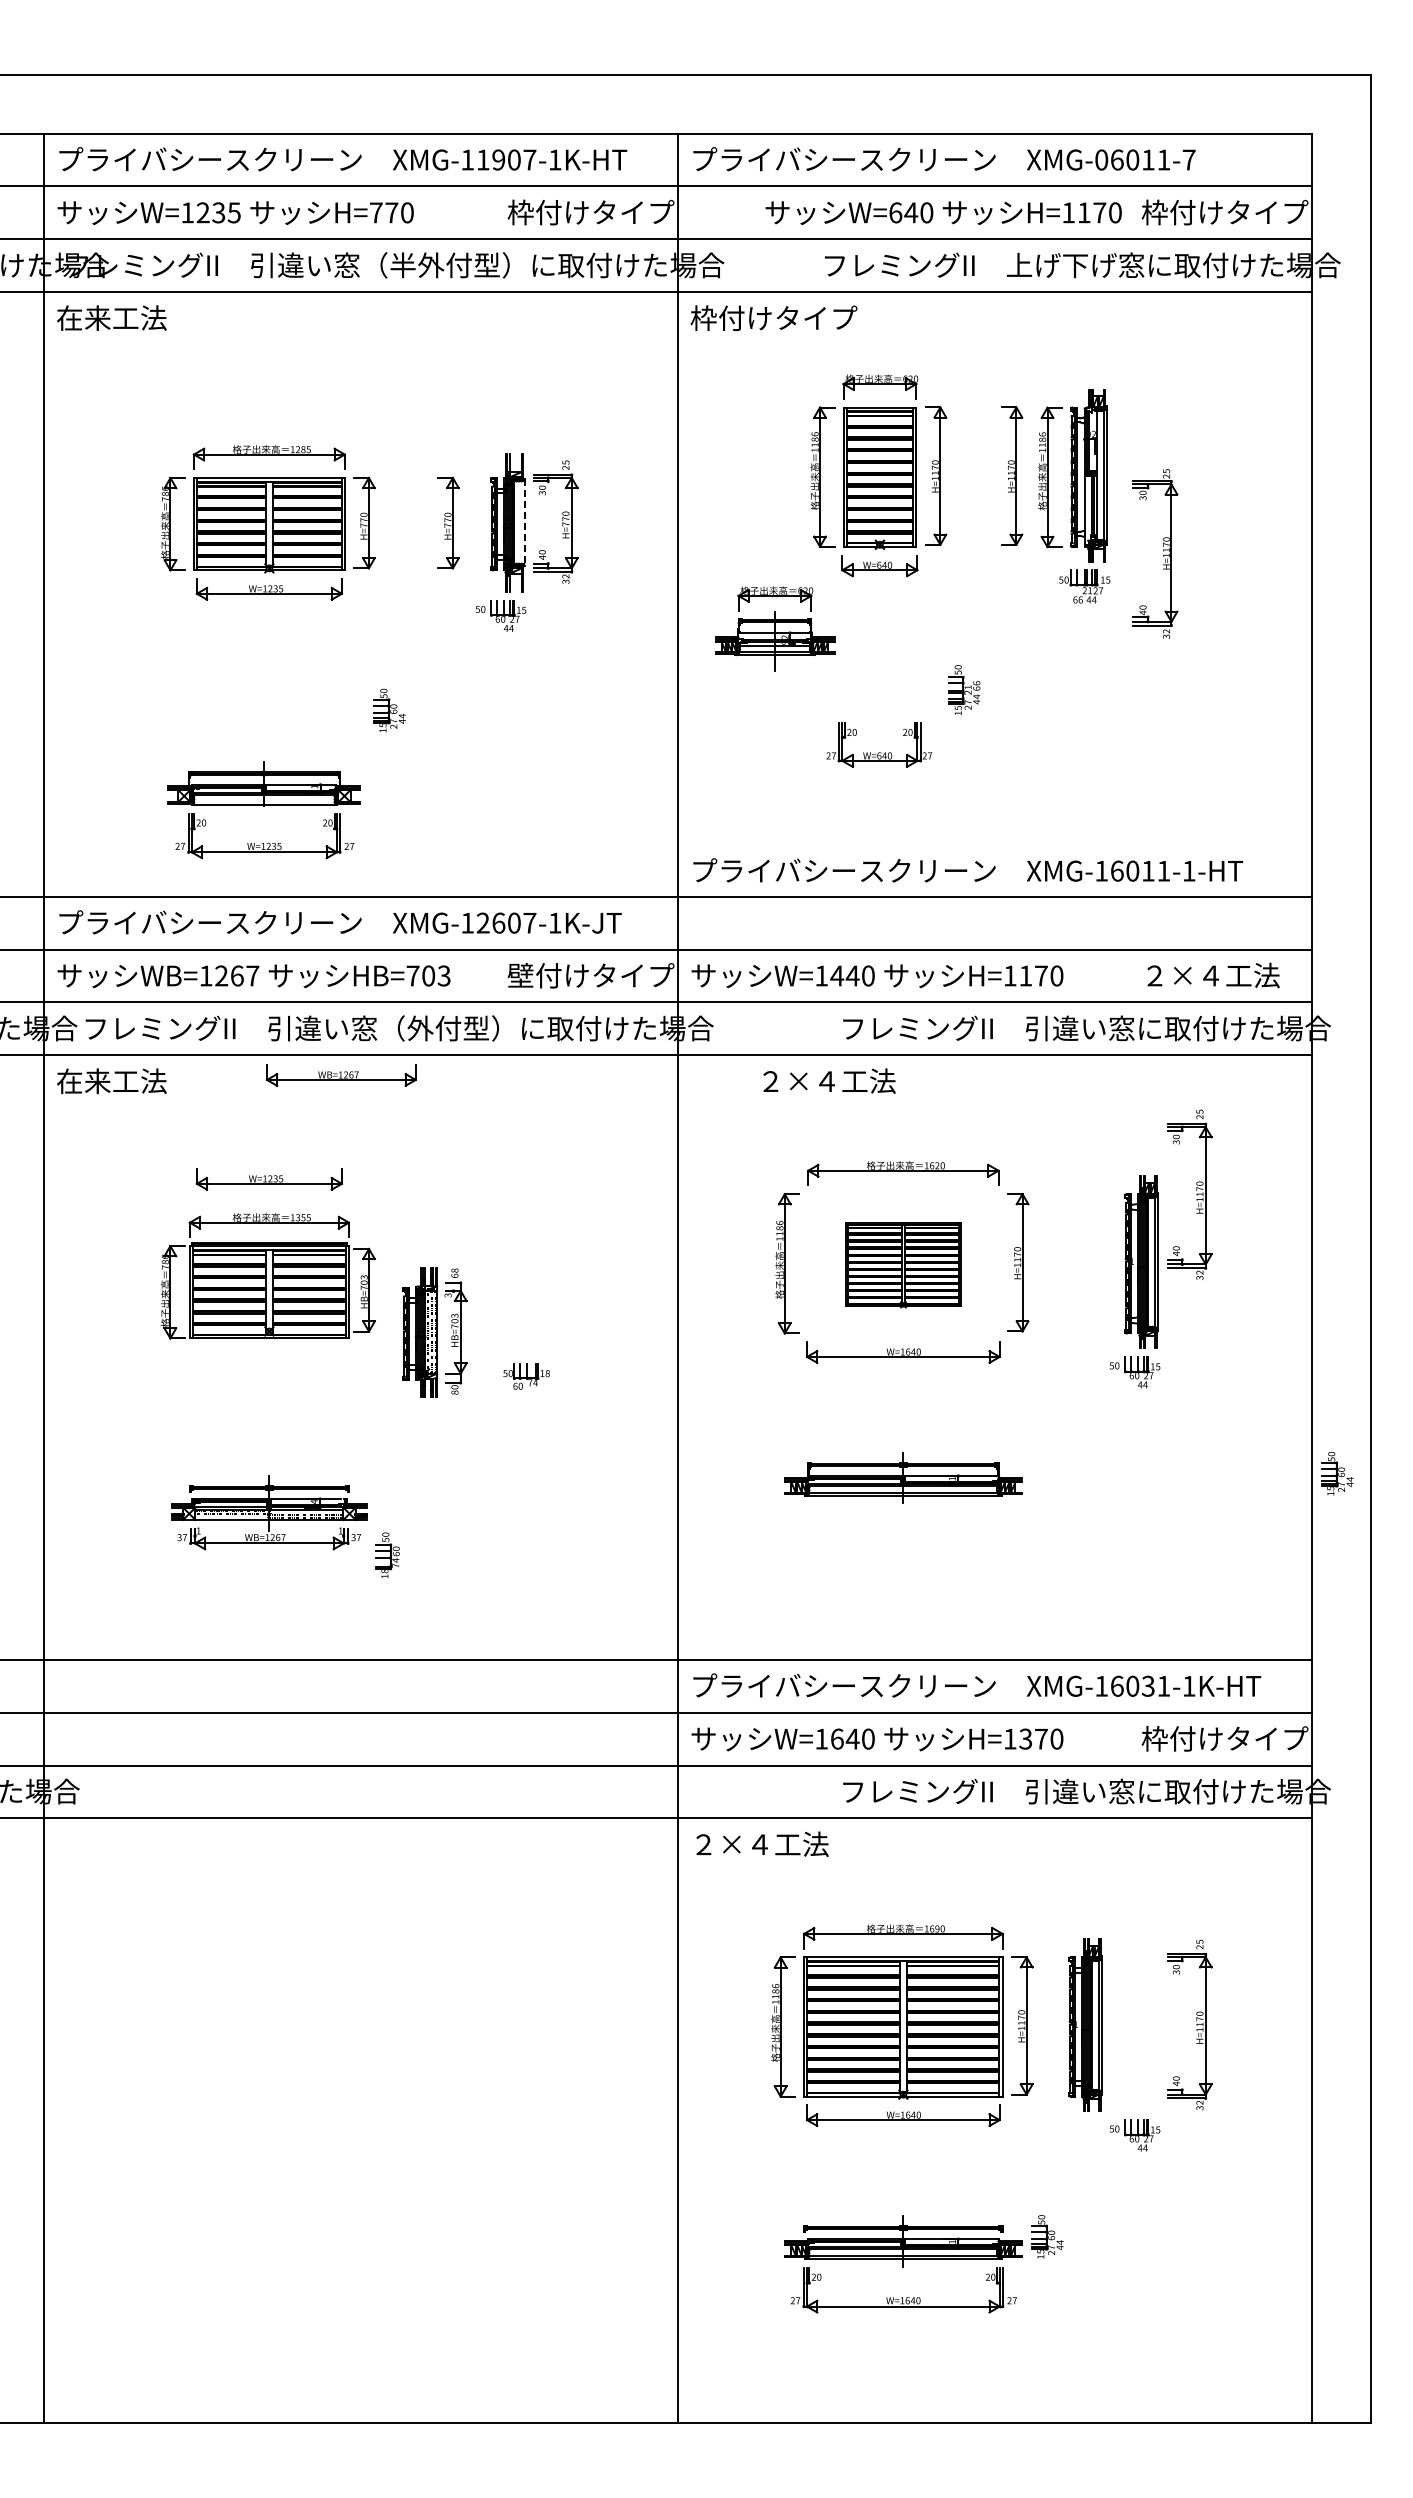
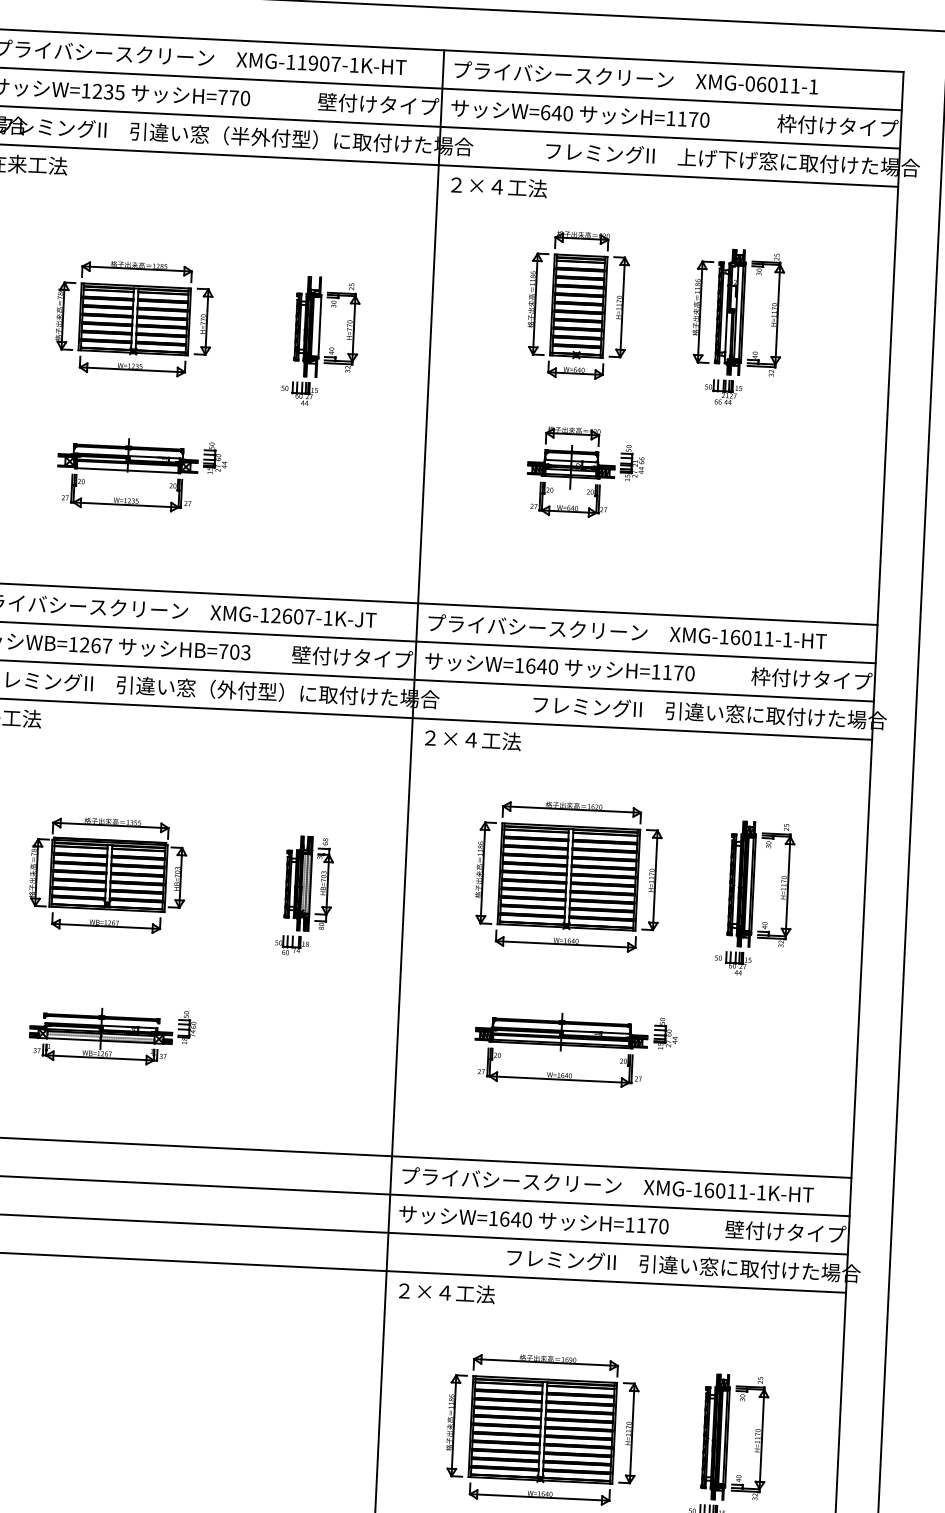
text: (1188, 159) -> (813, 86), XMG-06011-7 -> XMG-06011-1
text: (520, 212) -> (327, 102), 枠付けタイプ -> 壁付けタイプ
text: (943, 212) -> (580, 114), moved
text: (773, 318) -> (507, 187), 枠付けタイプ -> ２×４工法
part: (1012, 475) -> (674, 309), removed
part: (448, 522) -> (264, 324), removed
line: (524, 523) -> (319, 327), dashed -> solid
part: (1163, 554) -> (771, 315), moved
part: (775, 628) -> (572, 457), moved
part: (263, 810) -> (126, 474), moved
text: (967, 870) -> (627, 631), moved
text: (837, 975) -> (531, 665), W=1440 -> W=1640
text: (1224, 975) -> (811, 679), ２×４工法 -> 枠付けタイプ
part: (341, 1075) -> (106, 923), moved
text: (829, 1080) -> (473, 739), moved
part: (268, 1179) -> (111, 794), removed
part: (1196, 1194) -> (781, 885), moved
part: (903, 1264) -> (568, 877), size x1.67
part: (434, 1332) -> (308, 884), moved
part: (1337, 1473) -> (666, 1033), moved
part: (902, 1534) -> (559, 1073), added
part: (387, 1554) -> (187, 1027), moved
text: (1147, 1685) -> (731, 1190), XMG-16031-1K-HT -> XMG-16011-1K-HT
text: (1025, 1738) -> (641, 1225), H=1370 -> H=1170
text: (1154, 1738) -> (734, 1229), 枠付けタイプ -> 壁付けタイプ
part: (1085, 2024) -> (715, 1436), moved

